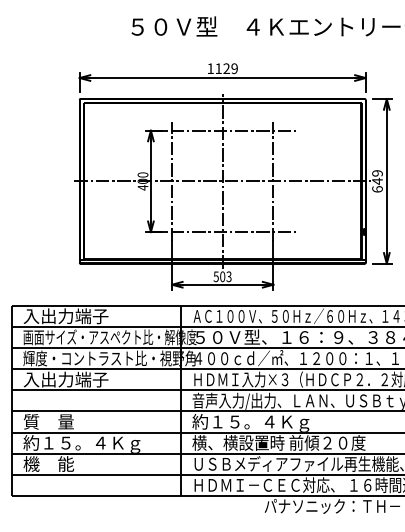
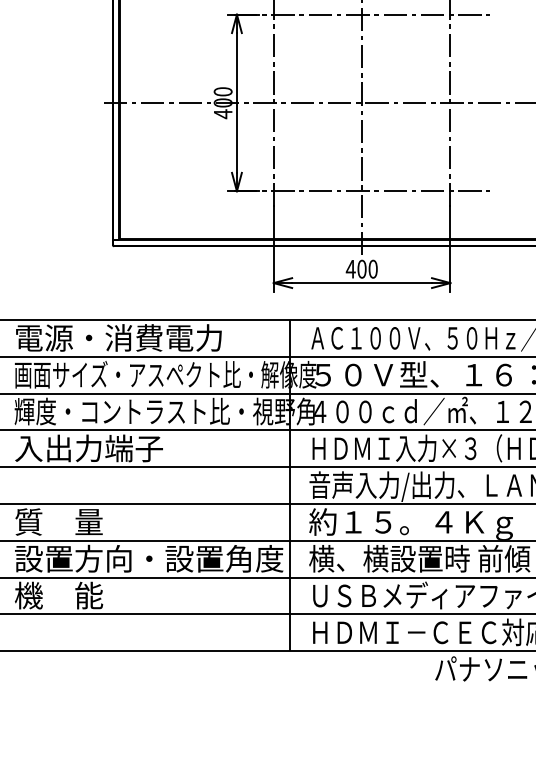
text: (222, 276) -> (361, 268), 503 -> 400
text: (82, 316) -> (117, 338), 入出力端子 -> 電源・消費電力
text: (100, 443) -> (149, 559), 約１５。４Ｋｇ -> 設置方向・設置角度

